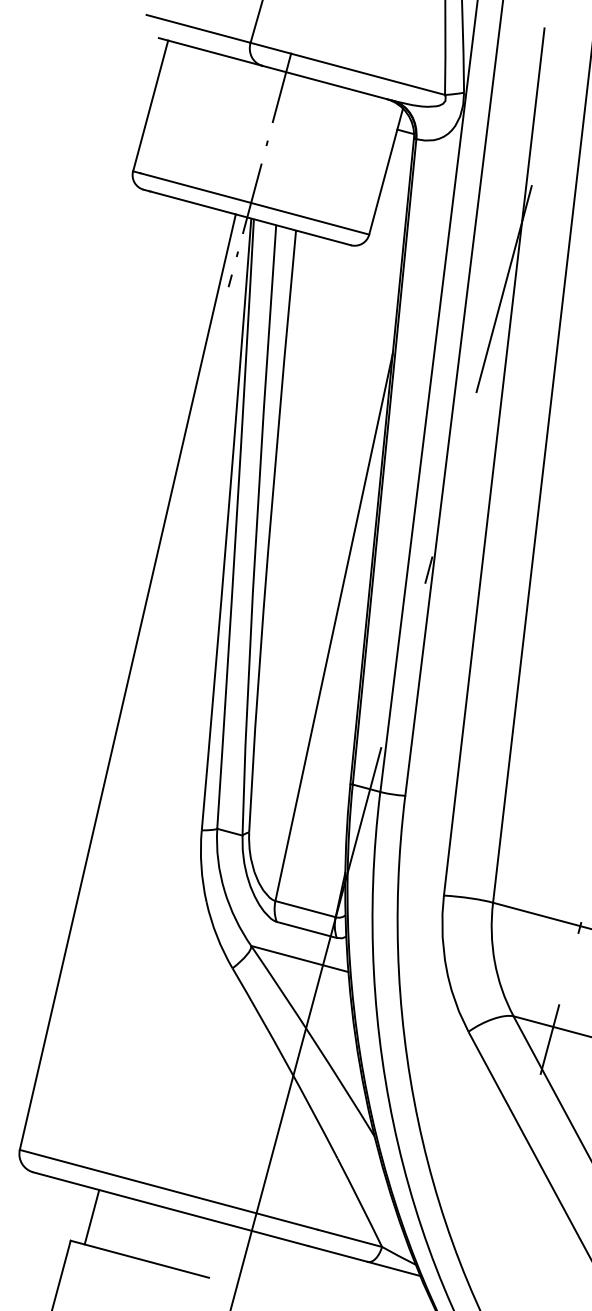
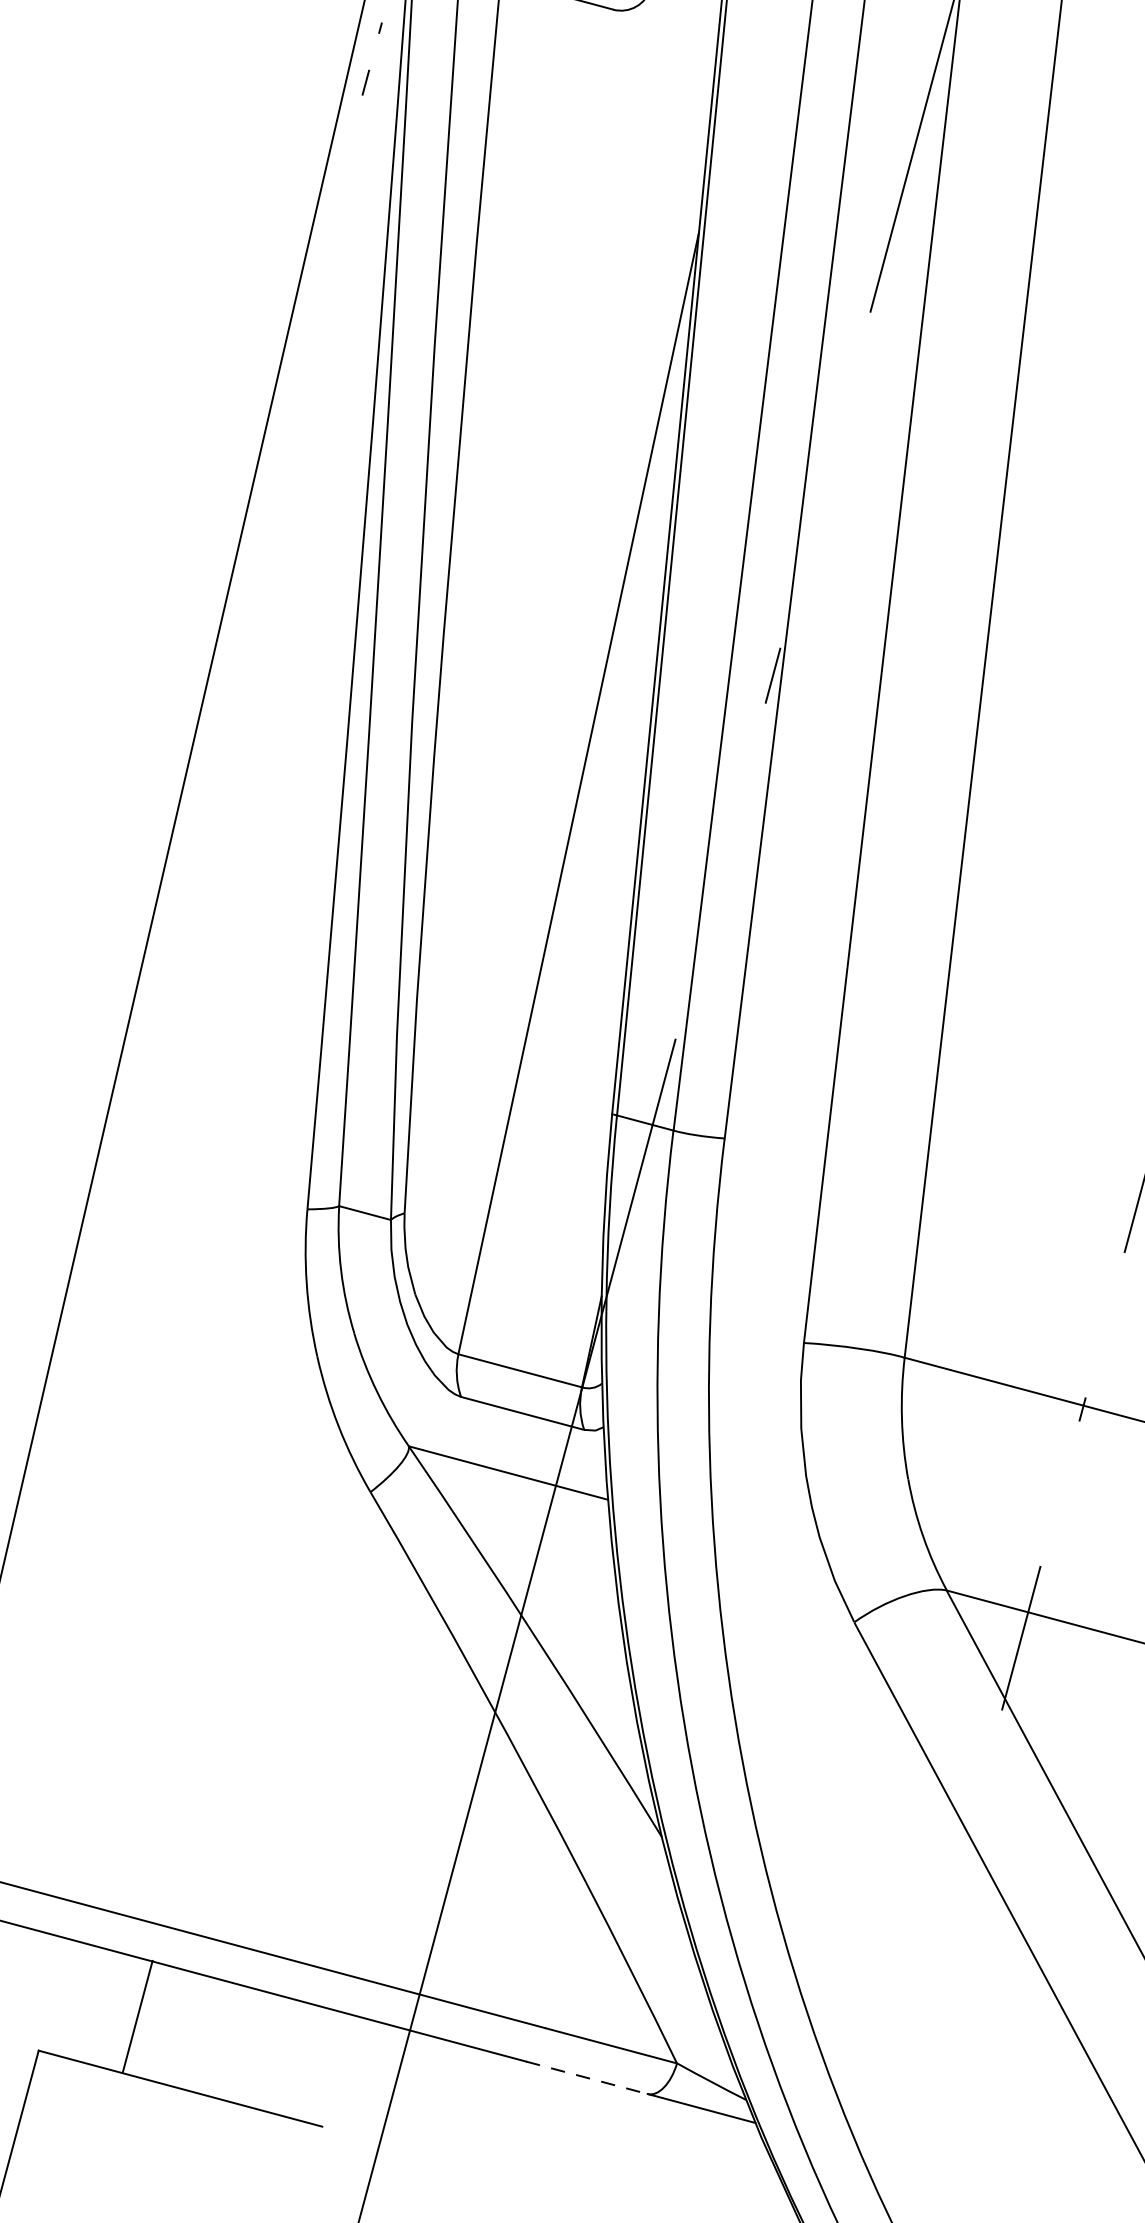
line: (91, 1216) -> (136, 2015), moved
line: (338, 1253) -> (587, 2076), solid -> dashed

